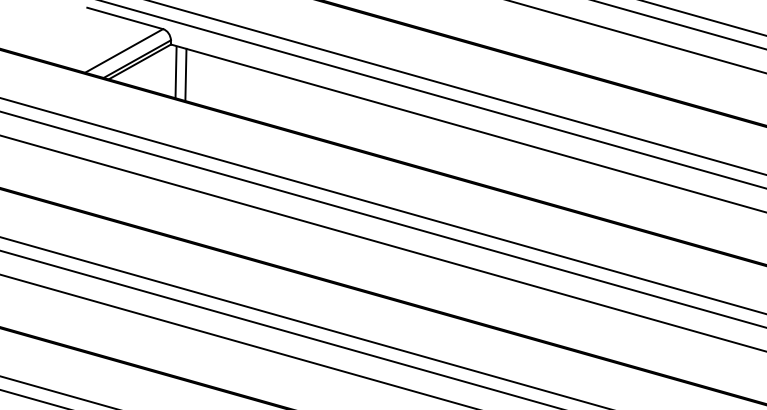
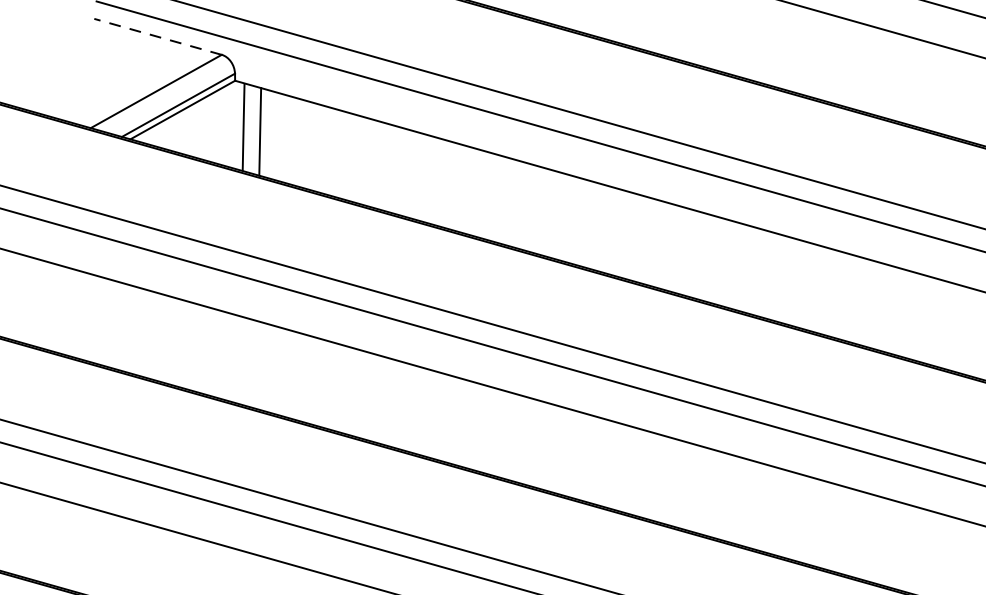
line: (124, 18) -> (156, 36), solid -> dashed

